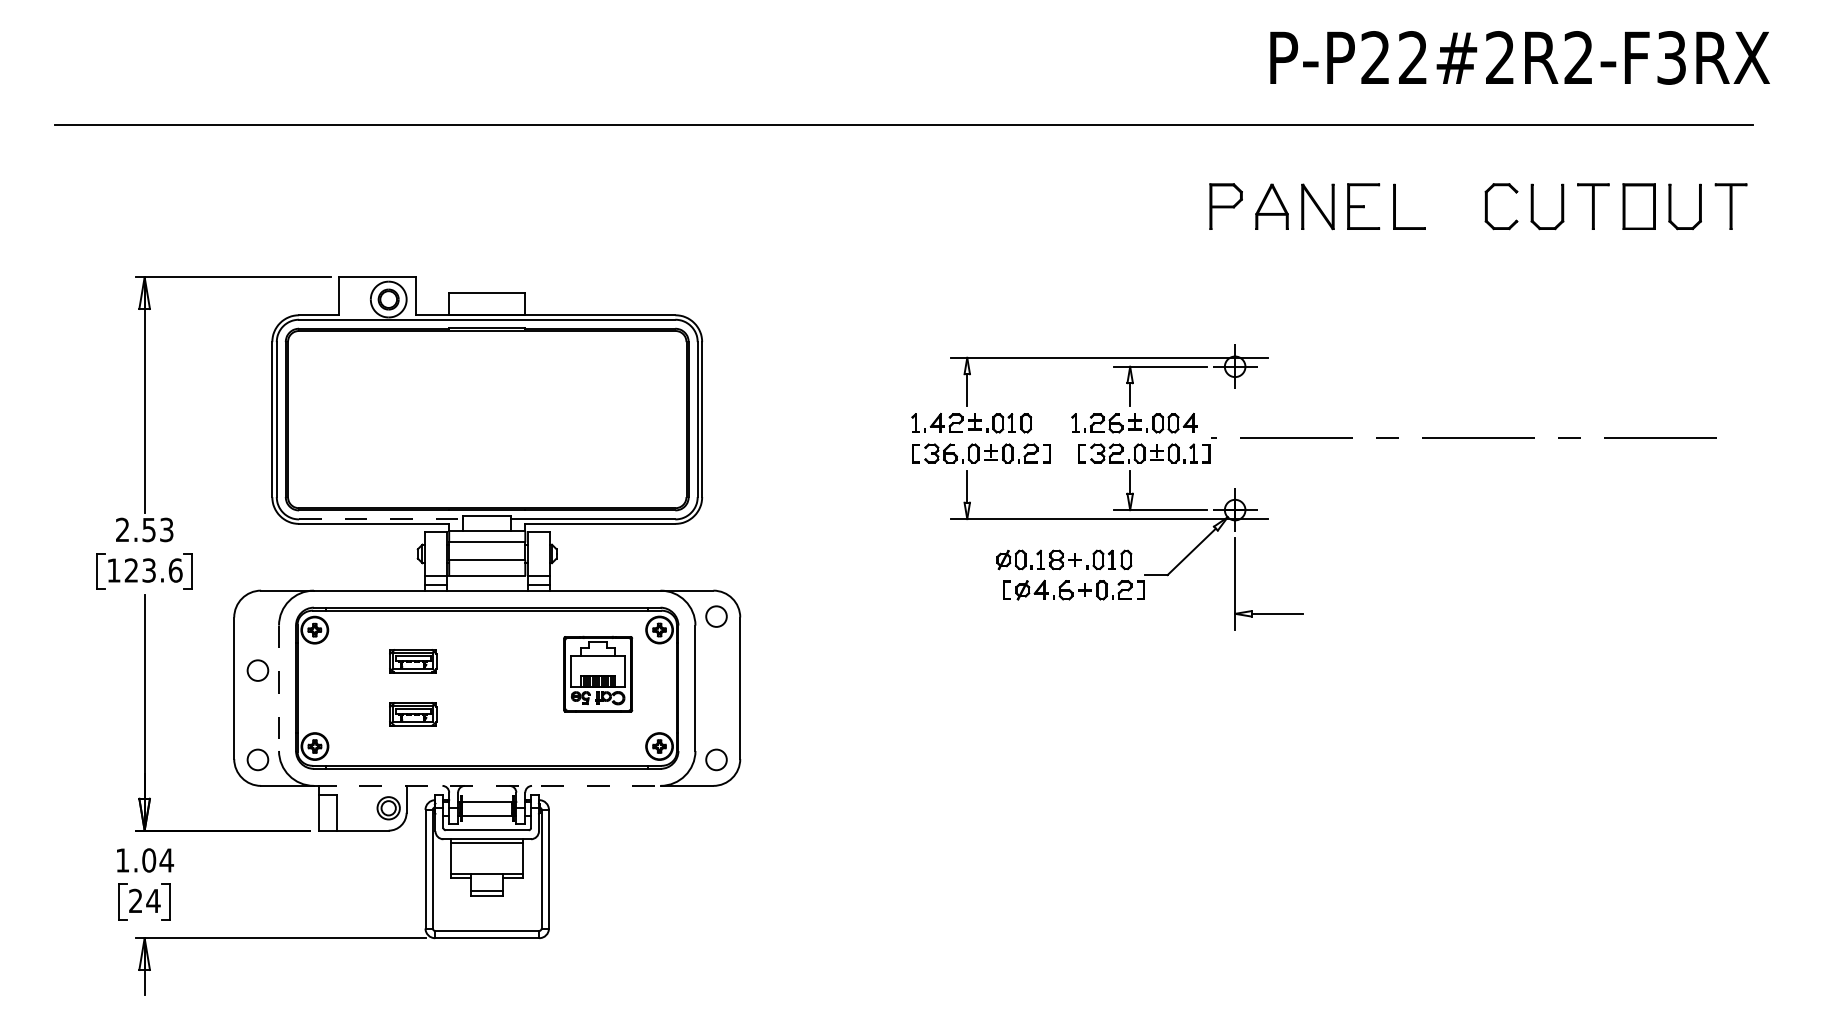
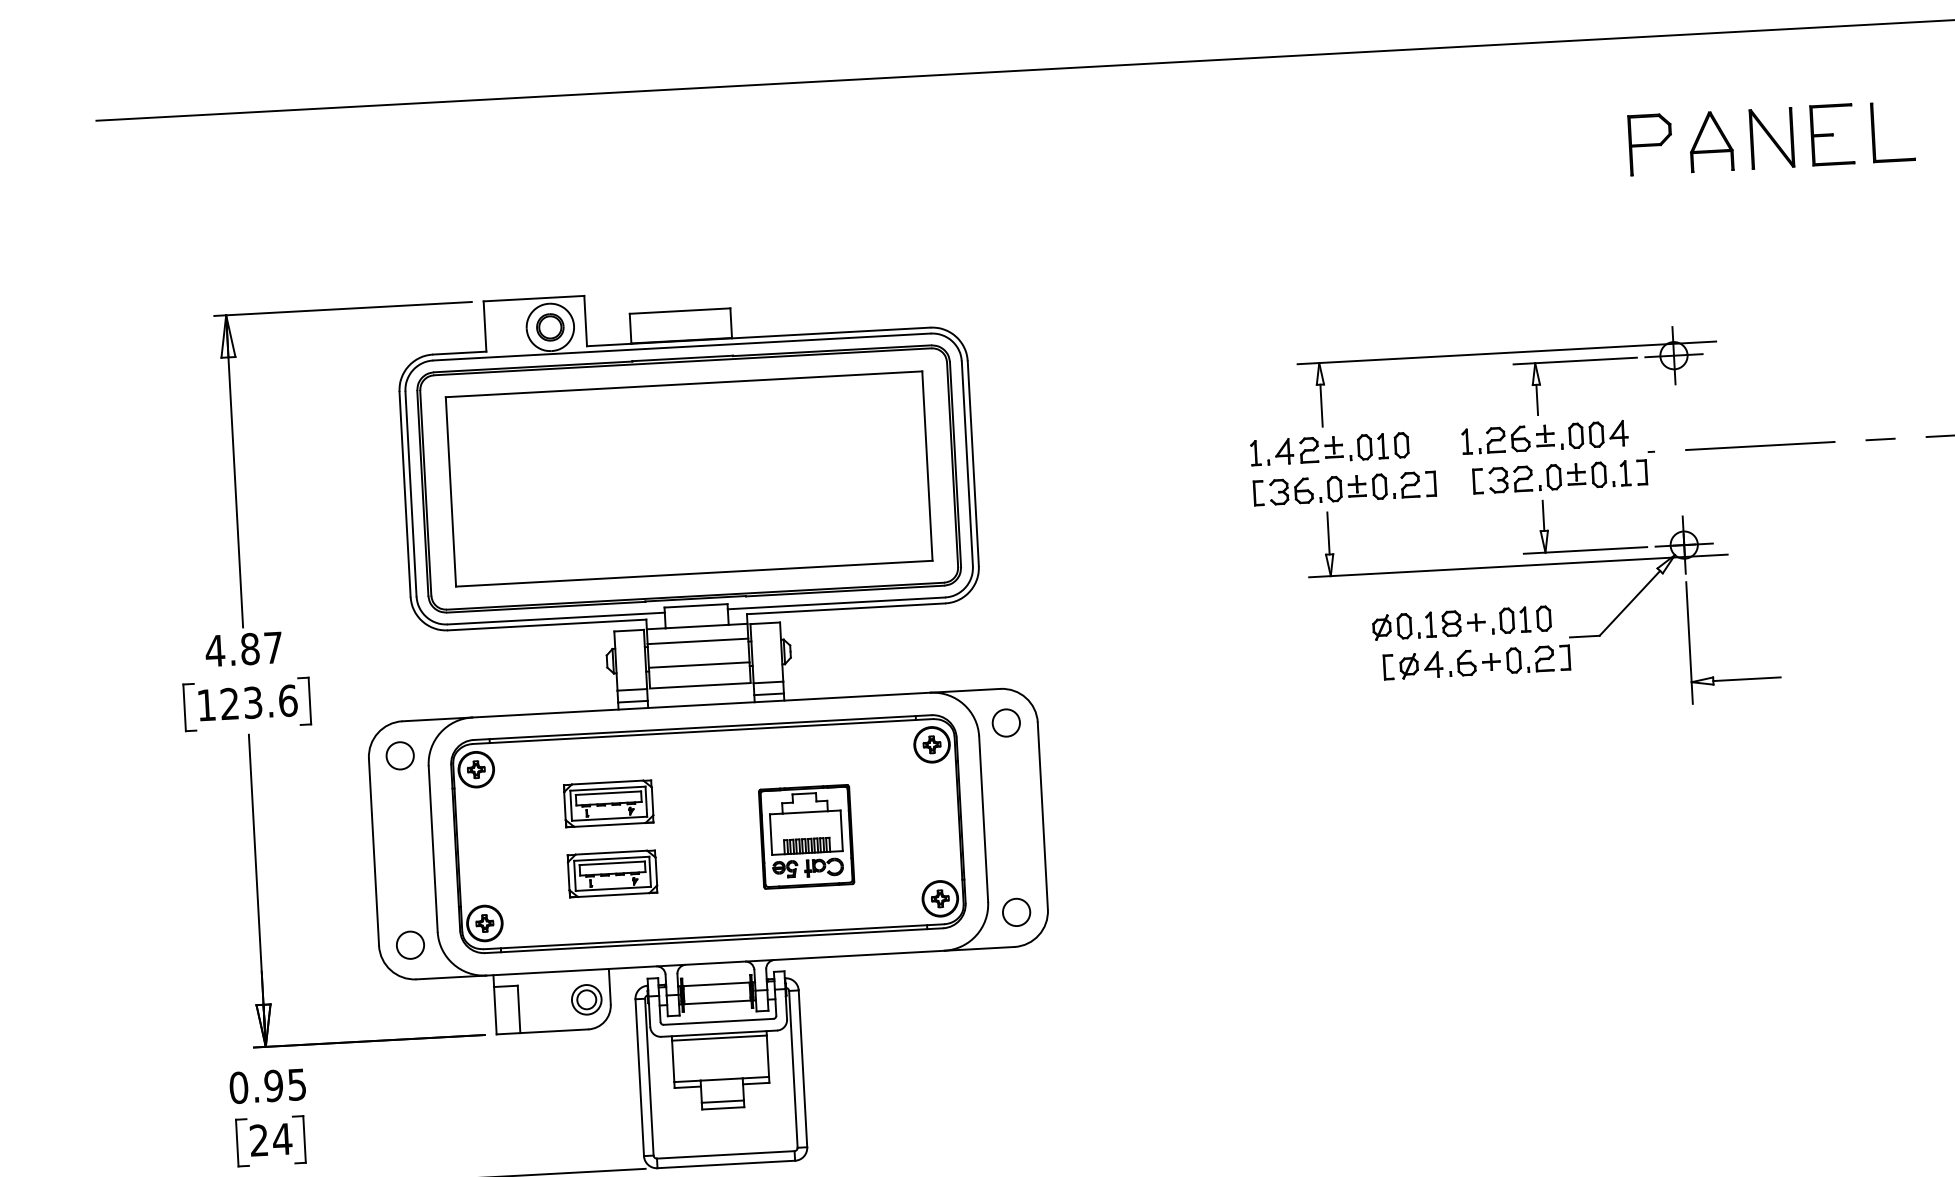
part: (486, 419) -> (688, 478), added
line: (381, 519) -> (556, 618), dashed -> solid
text: (144, 529) -> (244, 648), 2.53 -> 4.87
part: (413, 661) -> (609, 804), size x1.43
circle: (257, 670) -> (399, 755), moved
part: (598, 673) -> (806, 835), moved
line: (279, 688) -> (433, 849), dashed -> solid
part: (413, 714) -> (612, 874), size x1.43
line: (487, 785) -> (715, 962), dashed -> solid
text: (144, 860) -> (267, 1086), 1.04 -> 0.95

